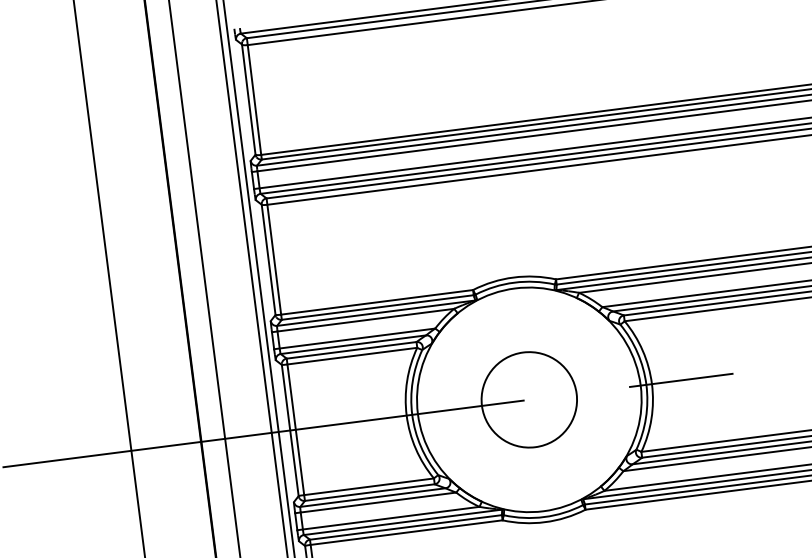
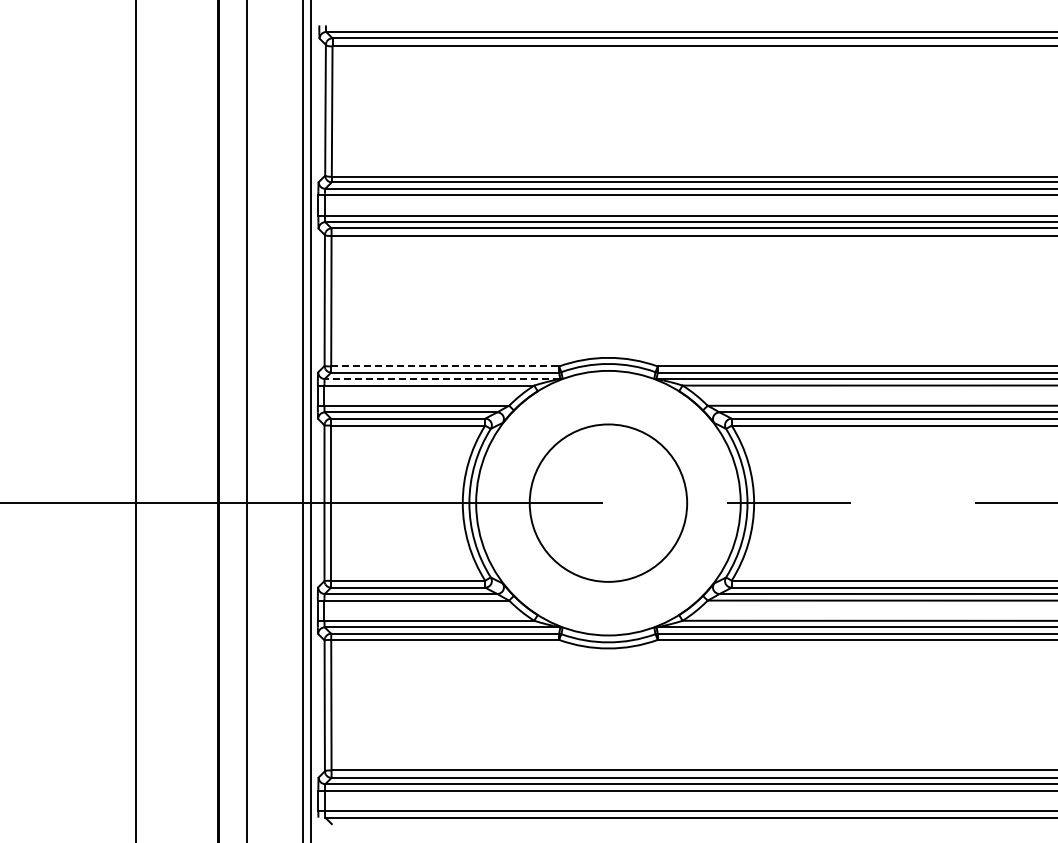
line: (377, 302) -> (445, 366), solid -> dashed
line: (376, 312) -> (442, 378), solid -> dashed
circle: (529, 399) -> (608, 502), size x1.4

